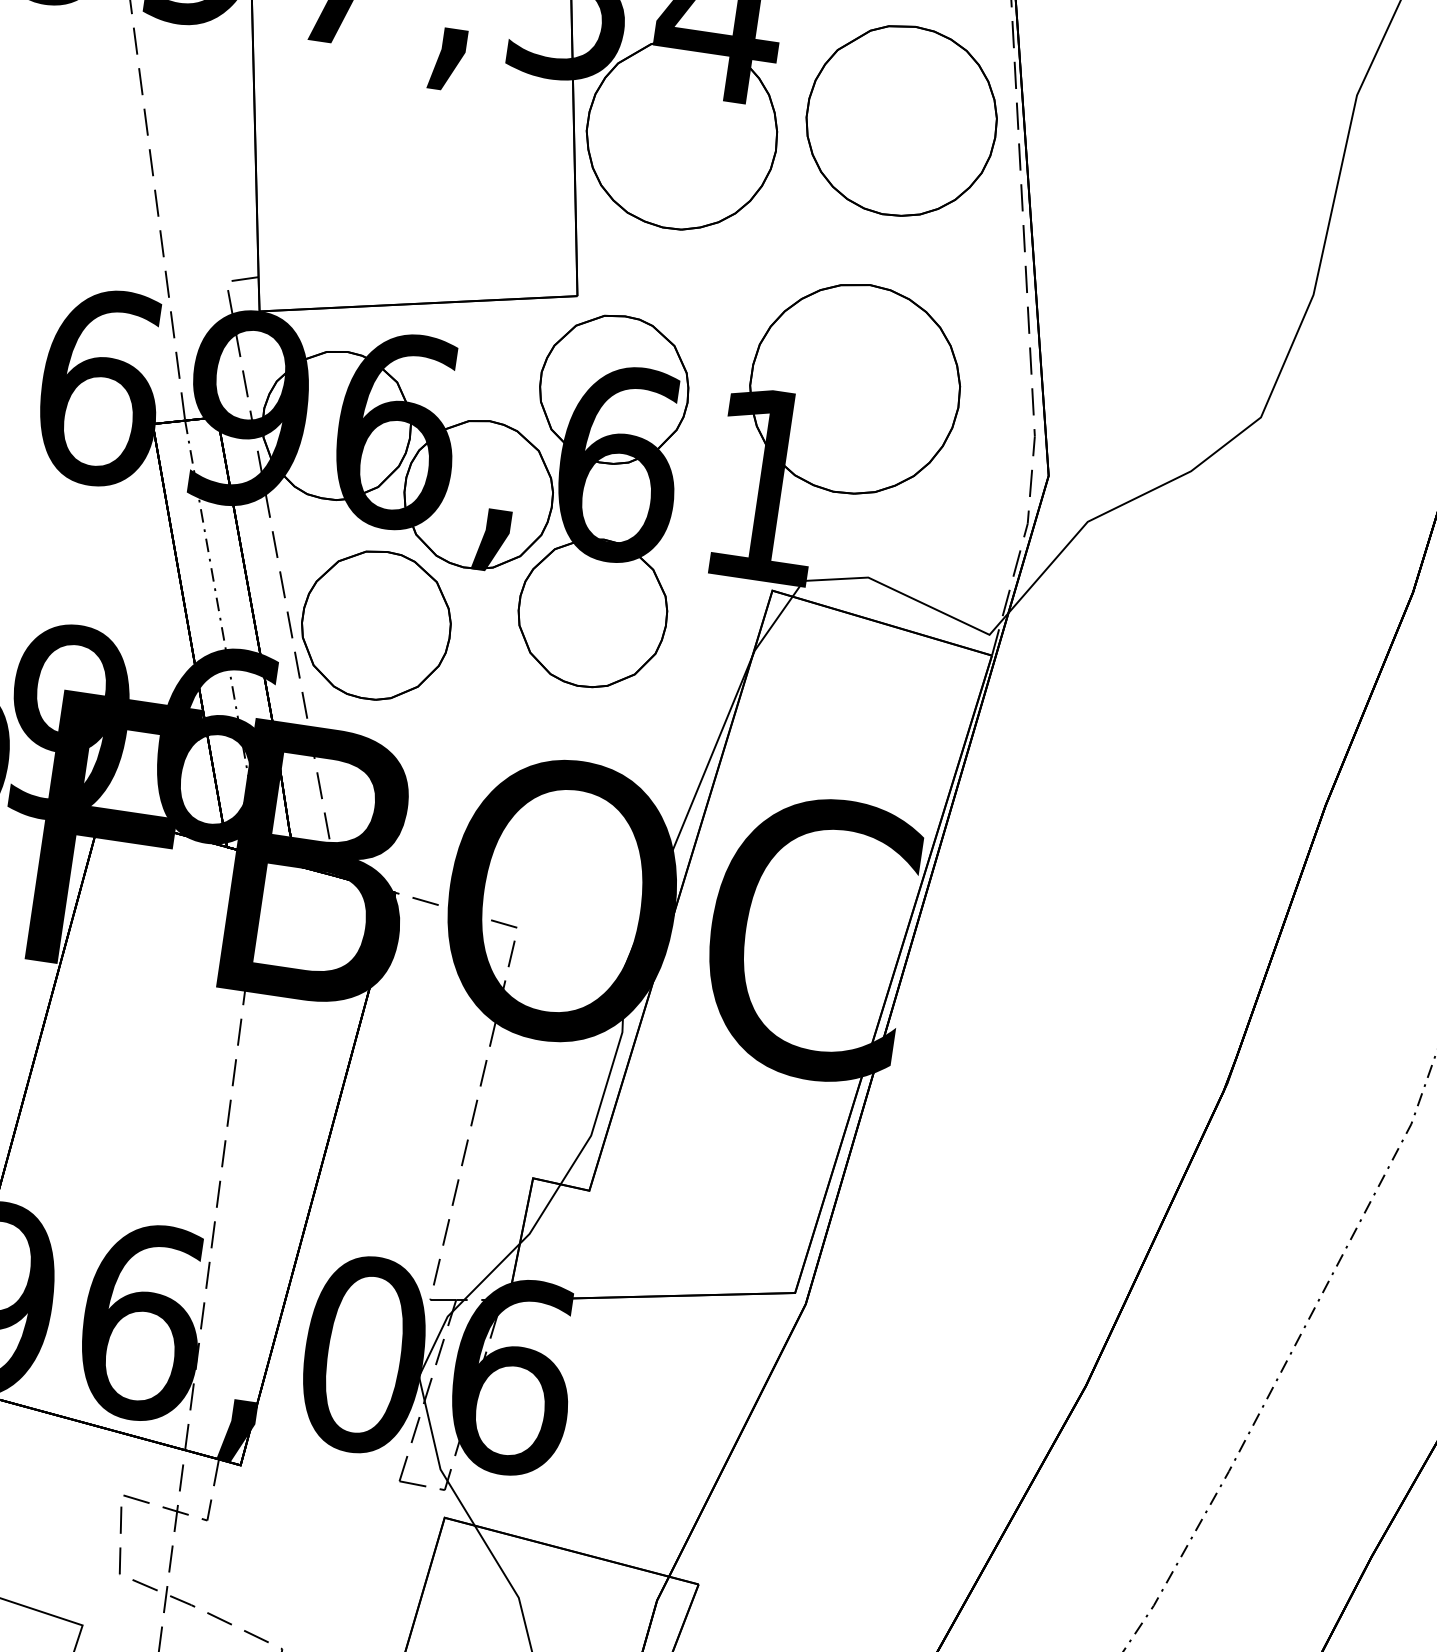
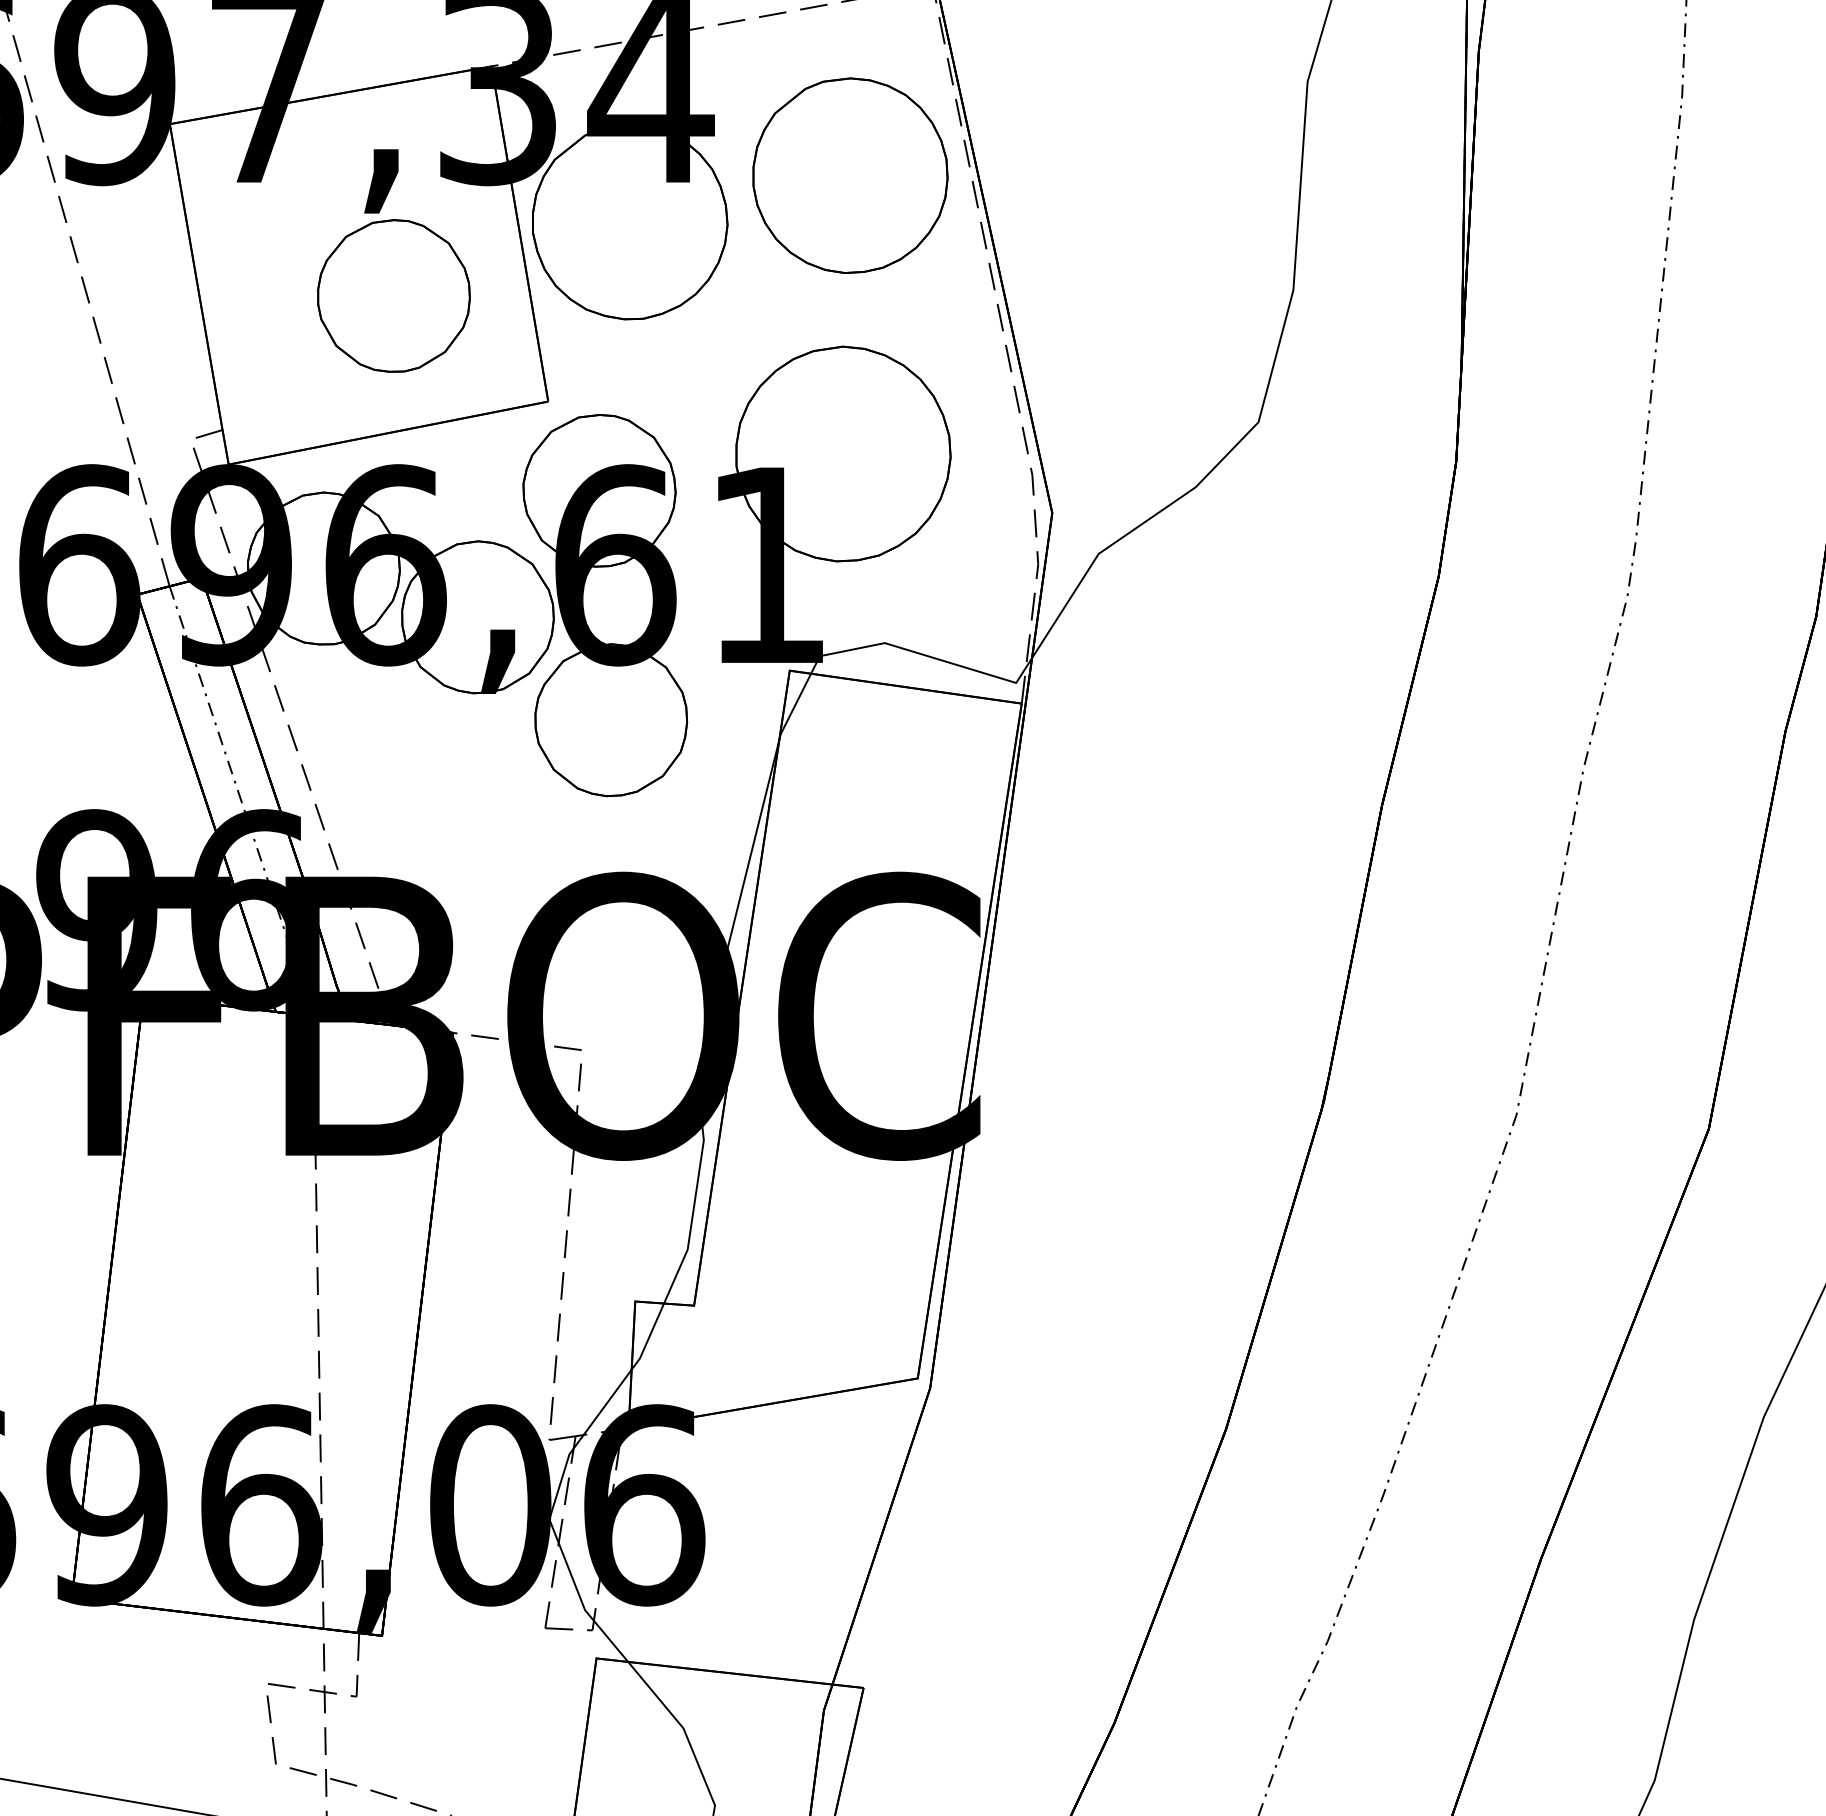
part: (376, 624) -> (393, 295), moved

